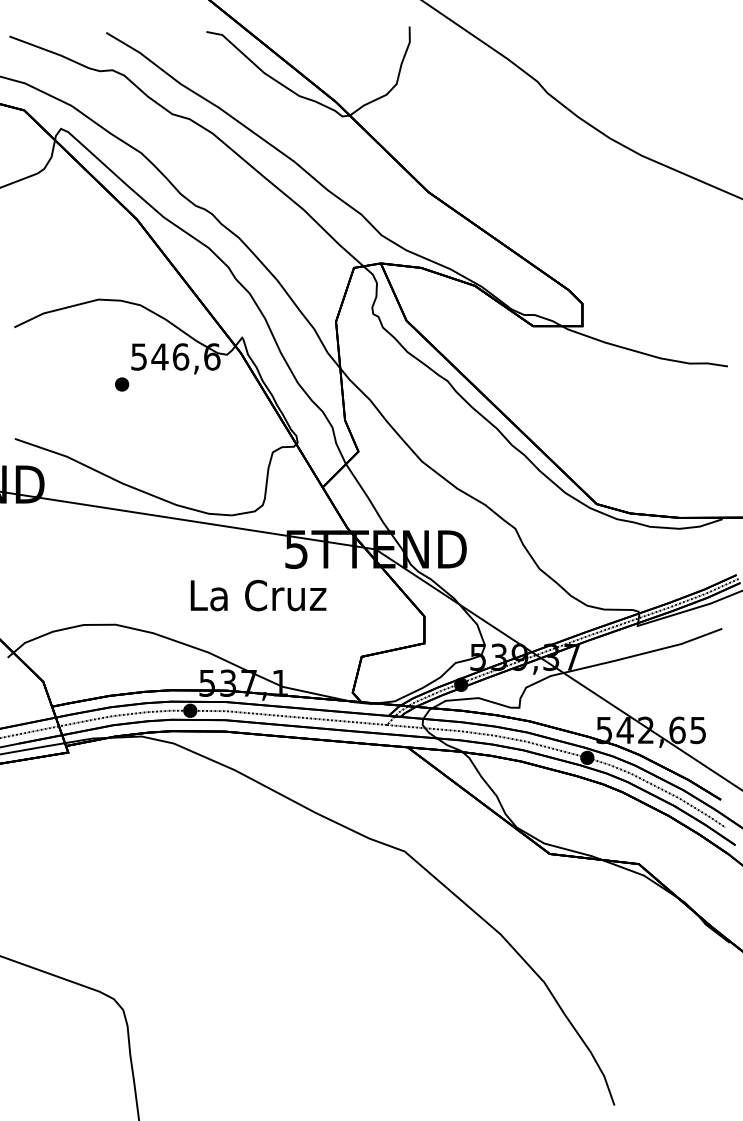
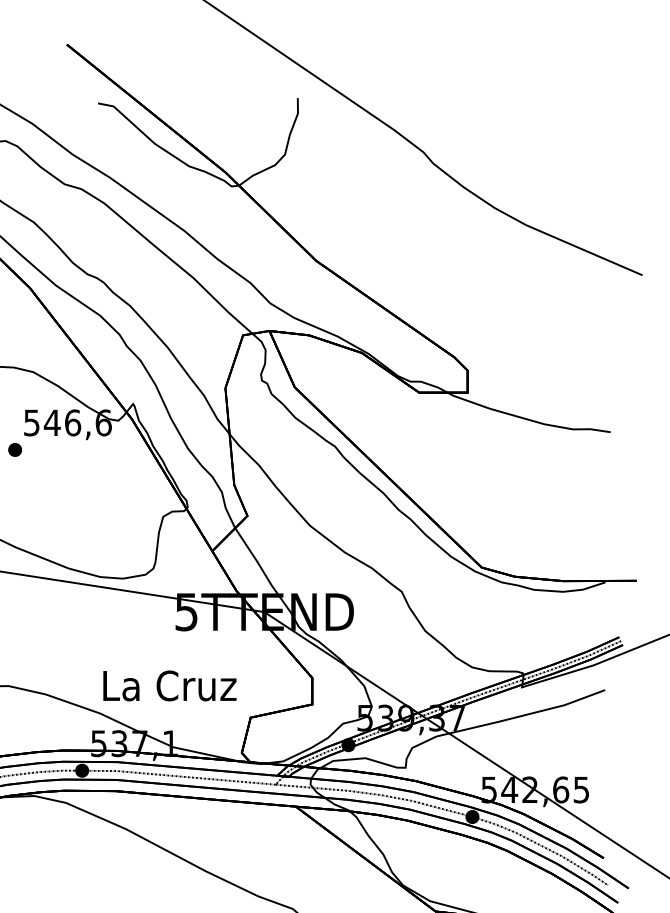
text: (258, 595) -> (169, 685), moved

